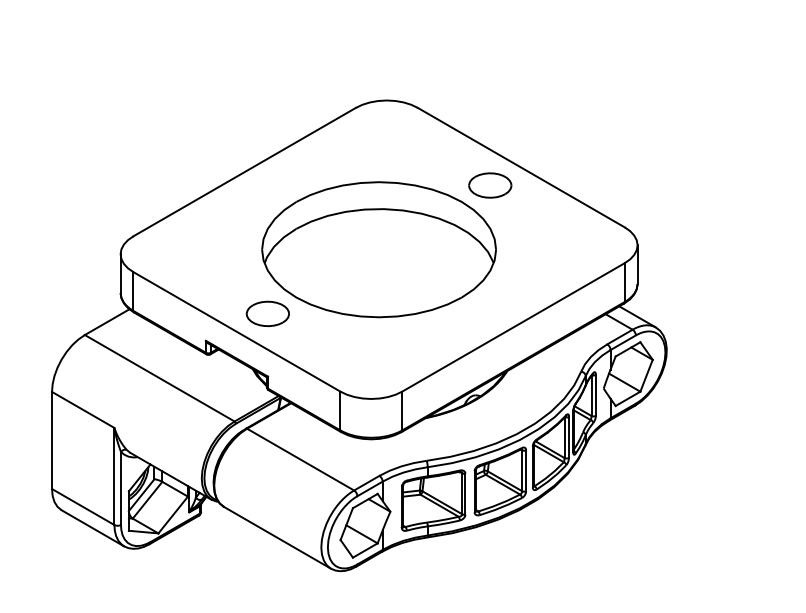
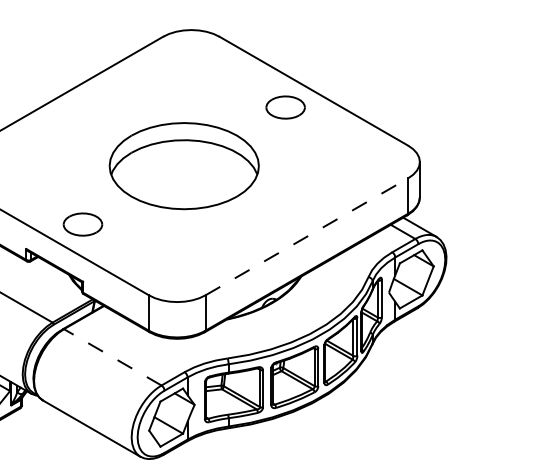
part: (378, 249) -> (183, 165), size x0.7
line: (513, 327) -> (306, 236), solid -> dashed
line: (300, 459) -> (112, 357), solid -> dashed

